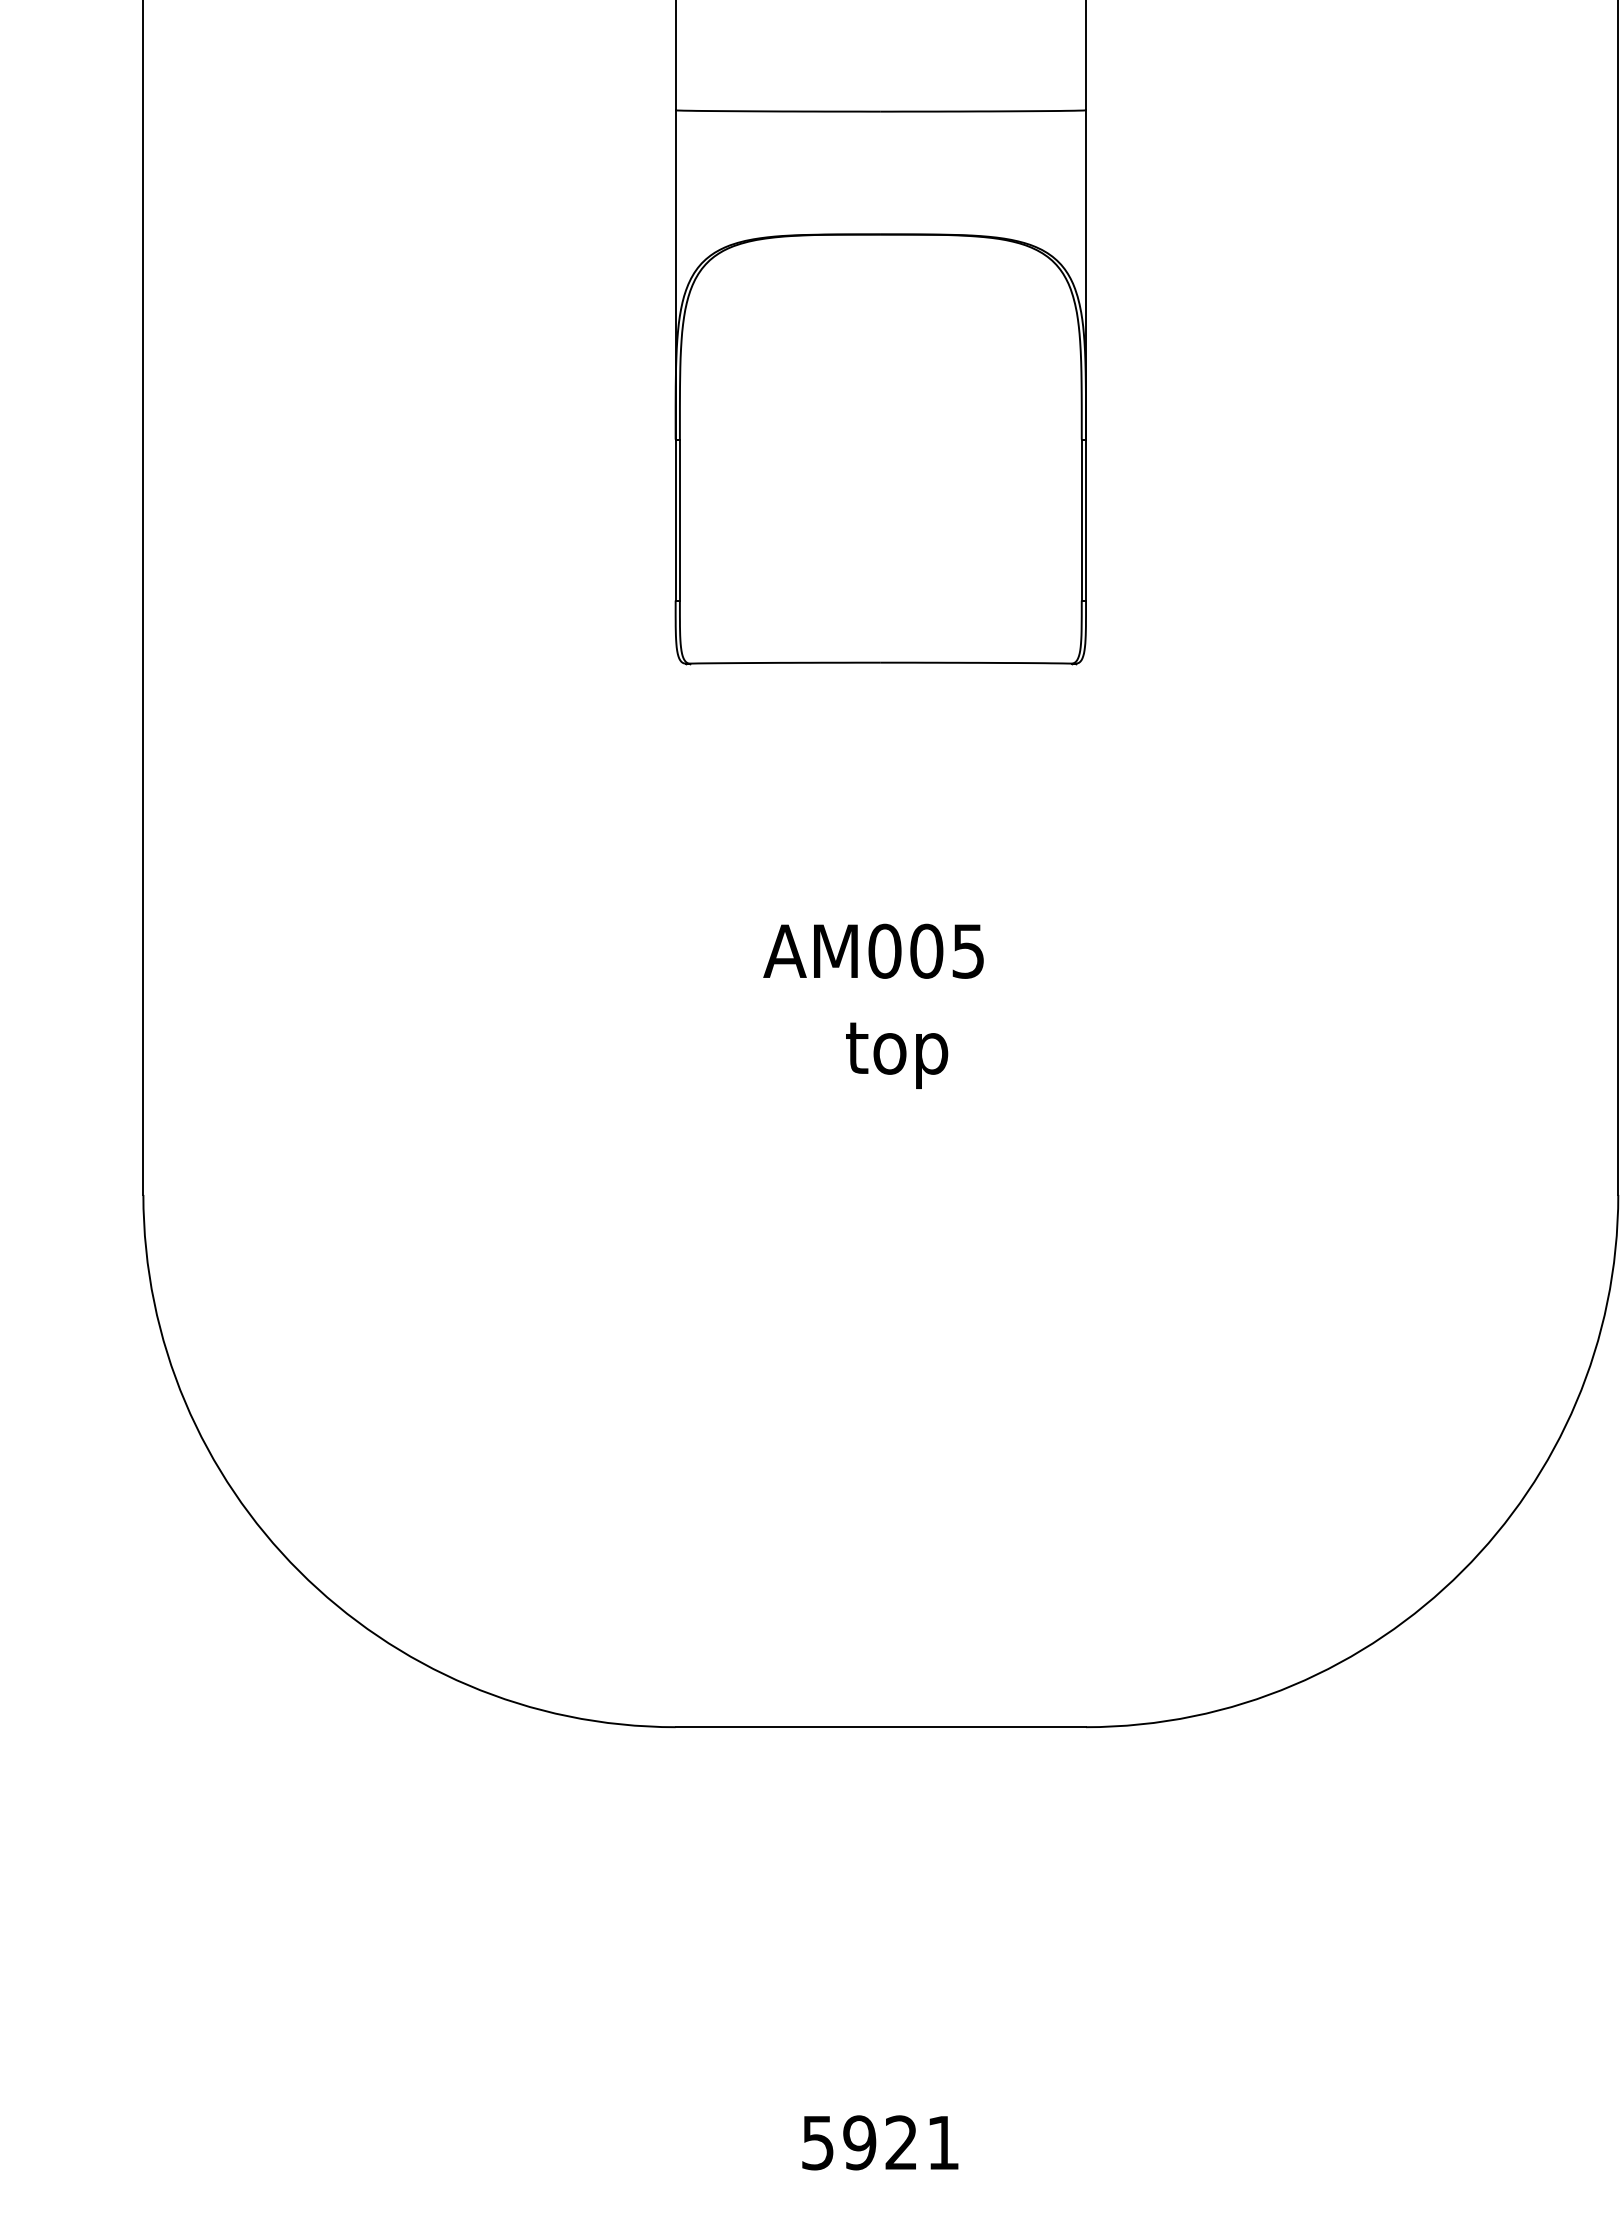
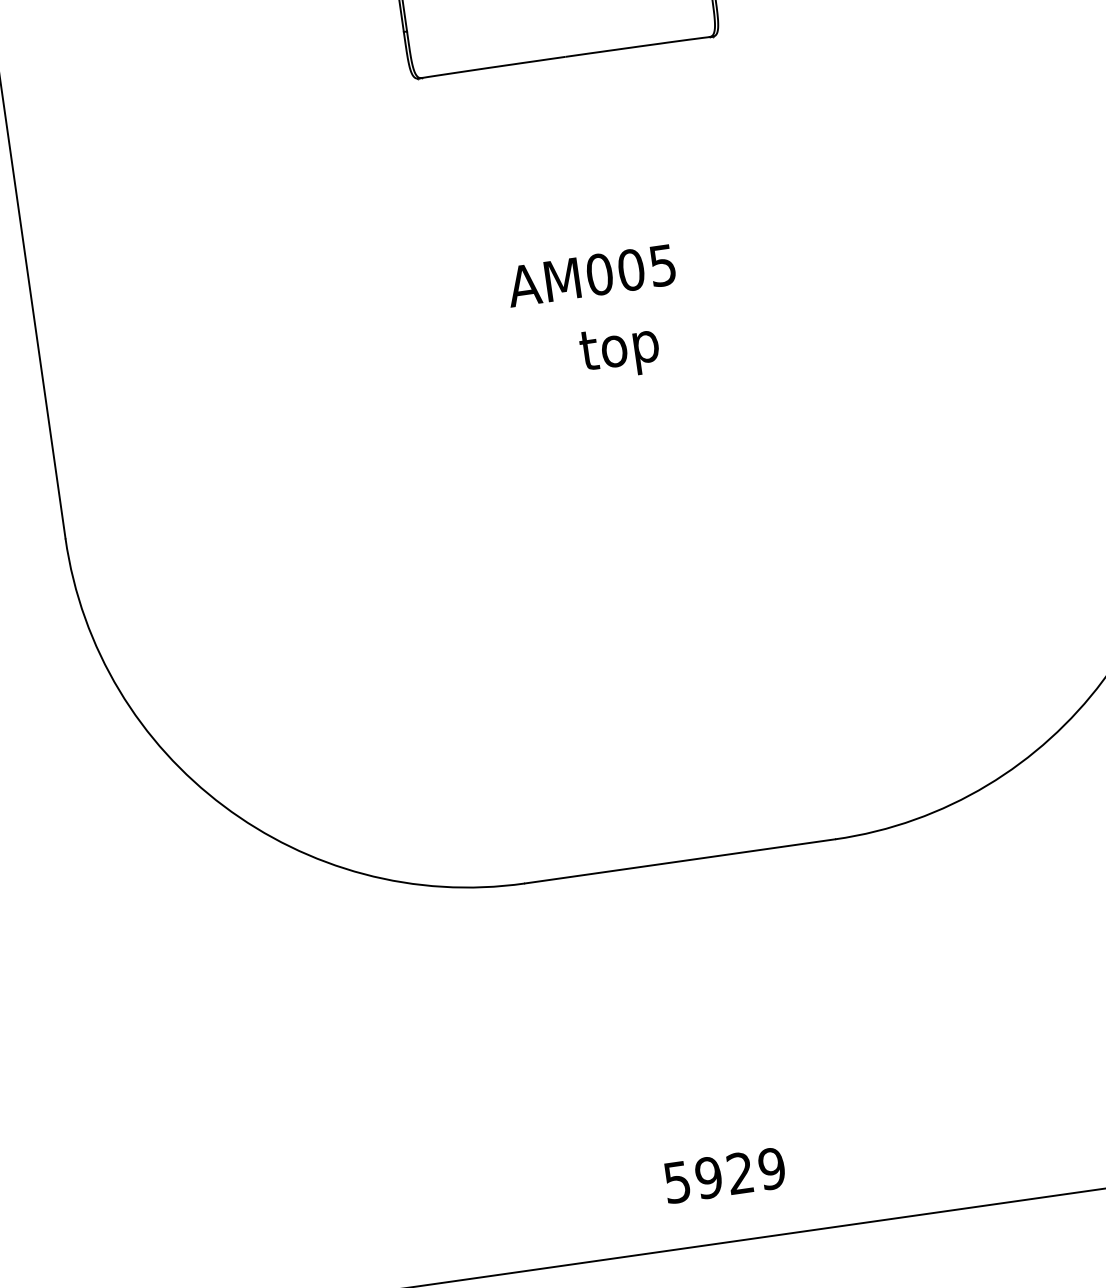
text: (942, 2142) -> (771, 1168), 5921 -> 5929

